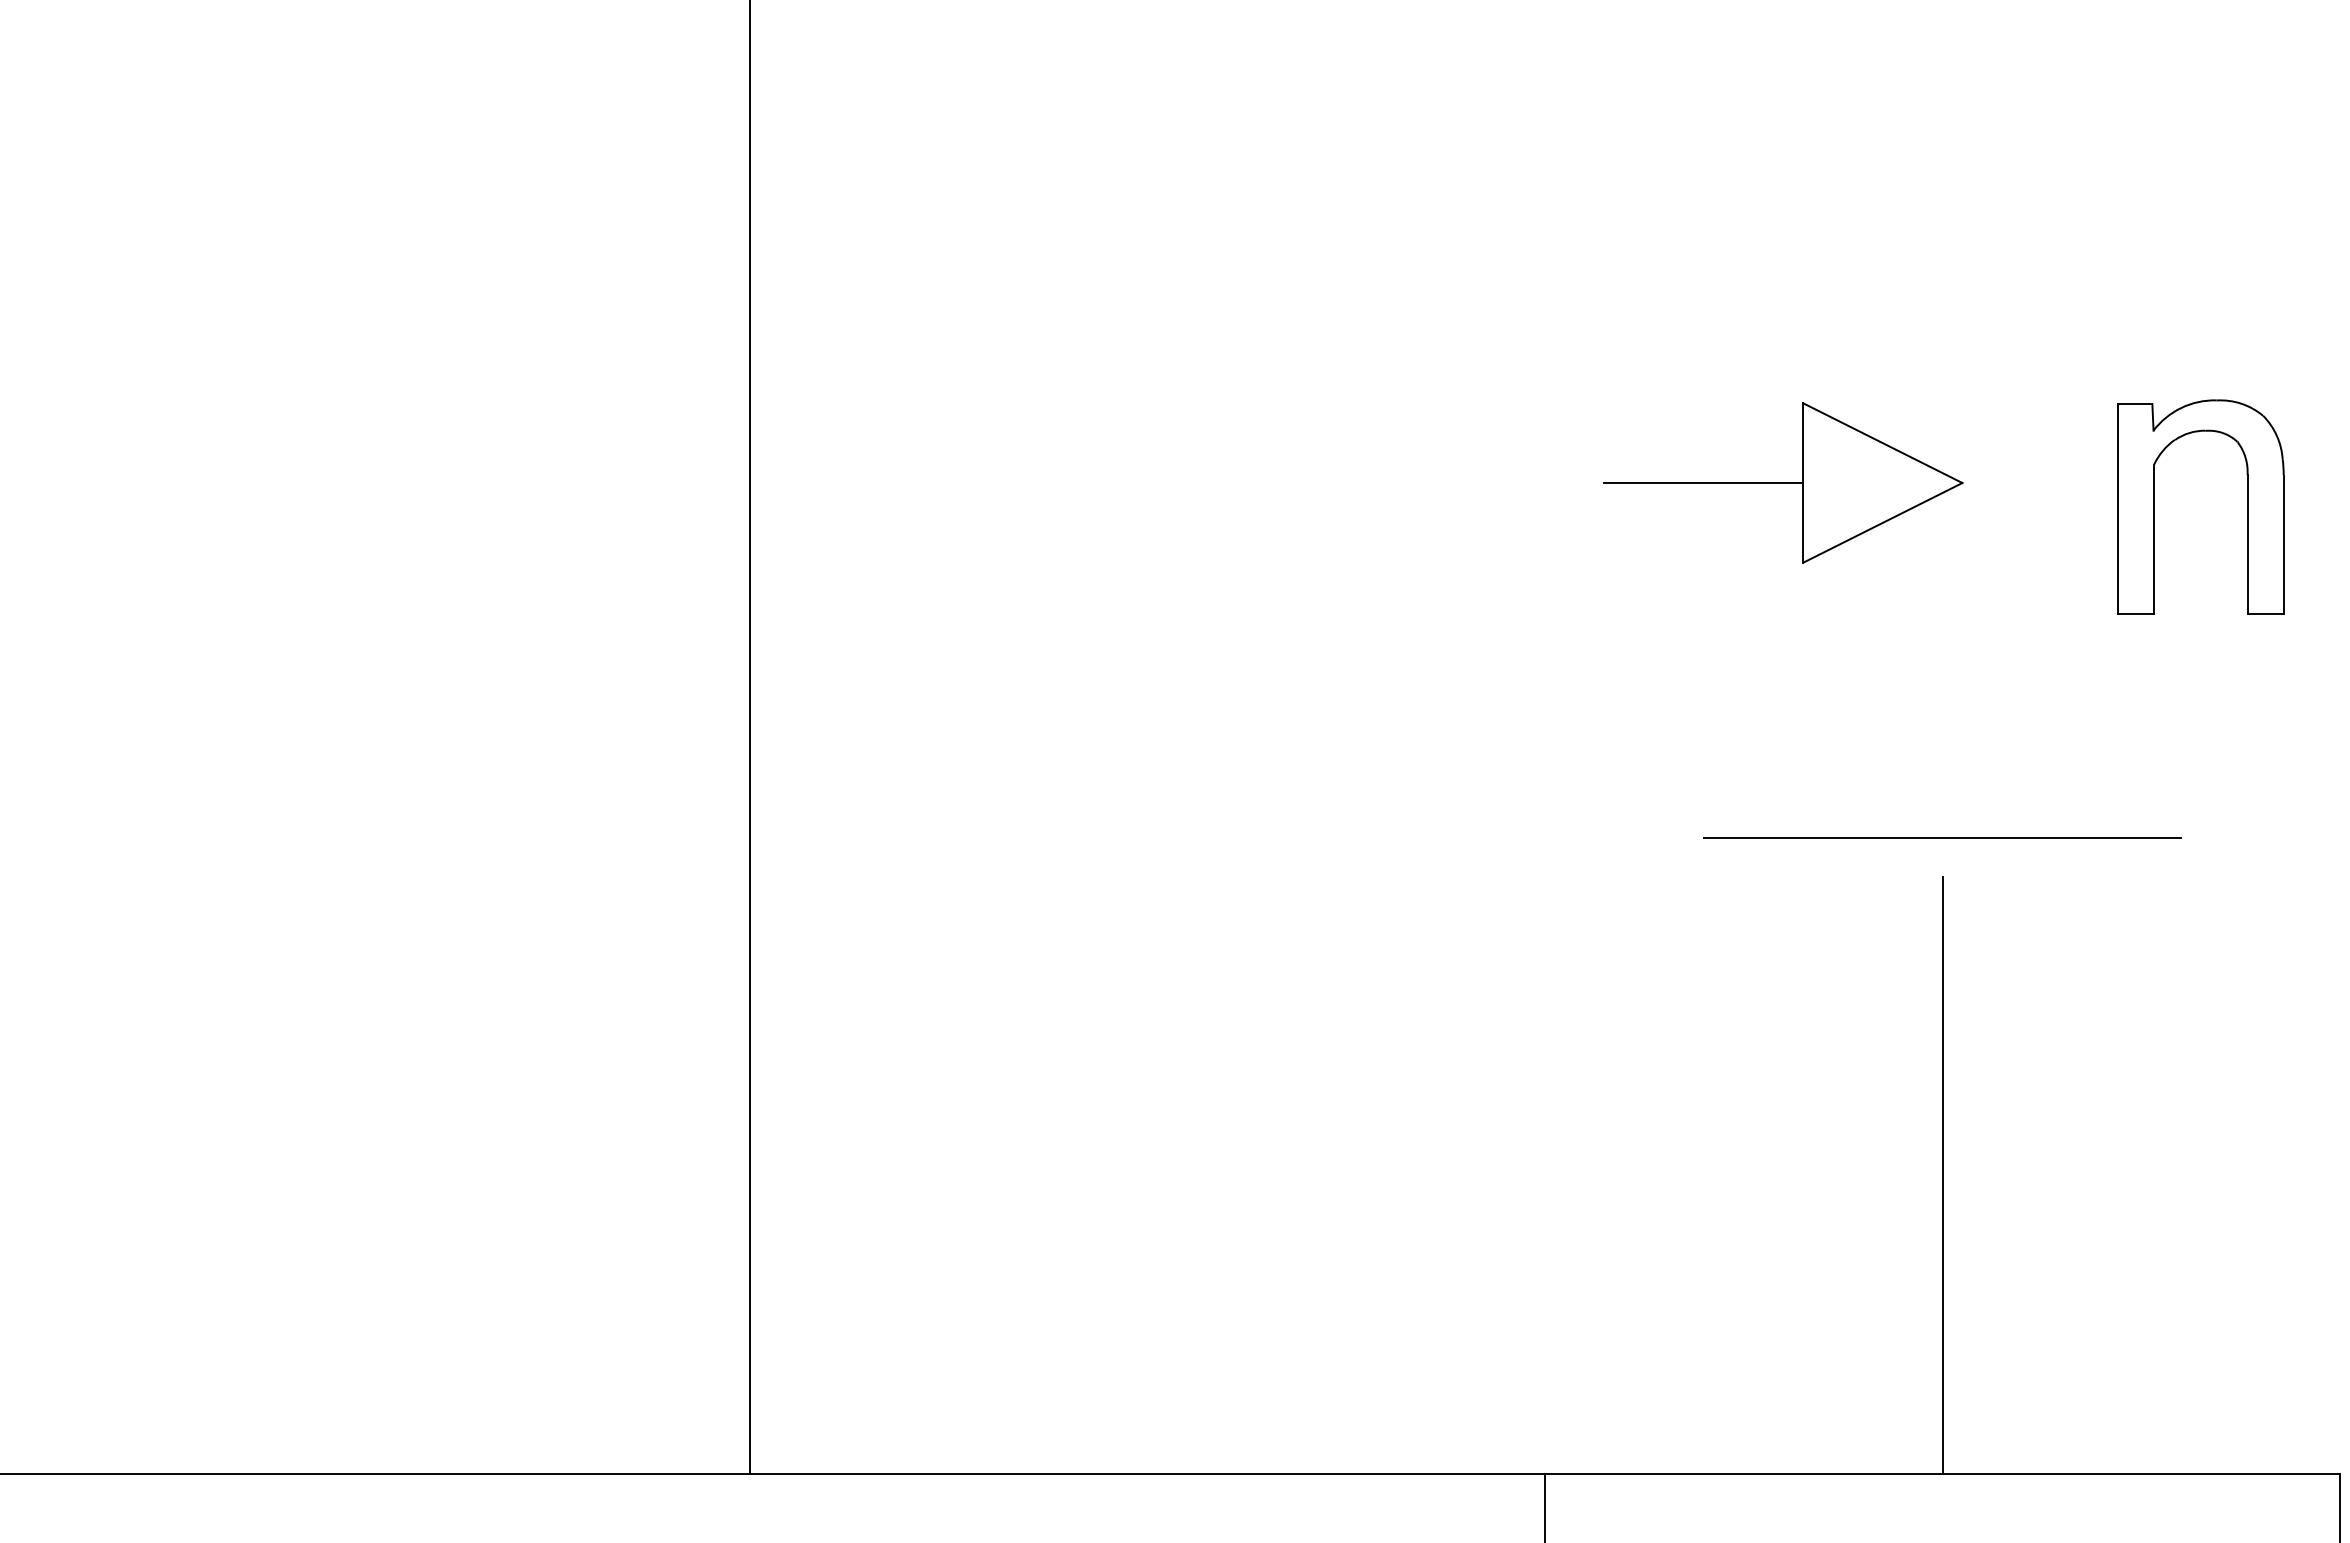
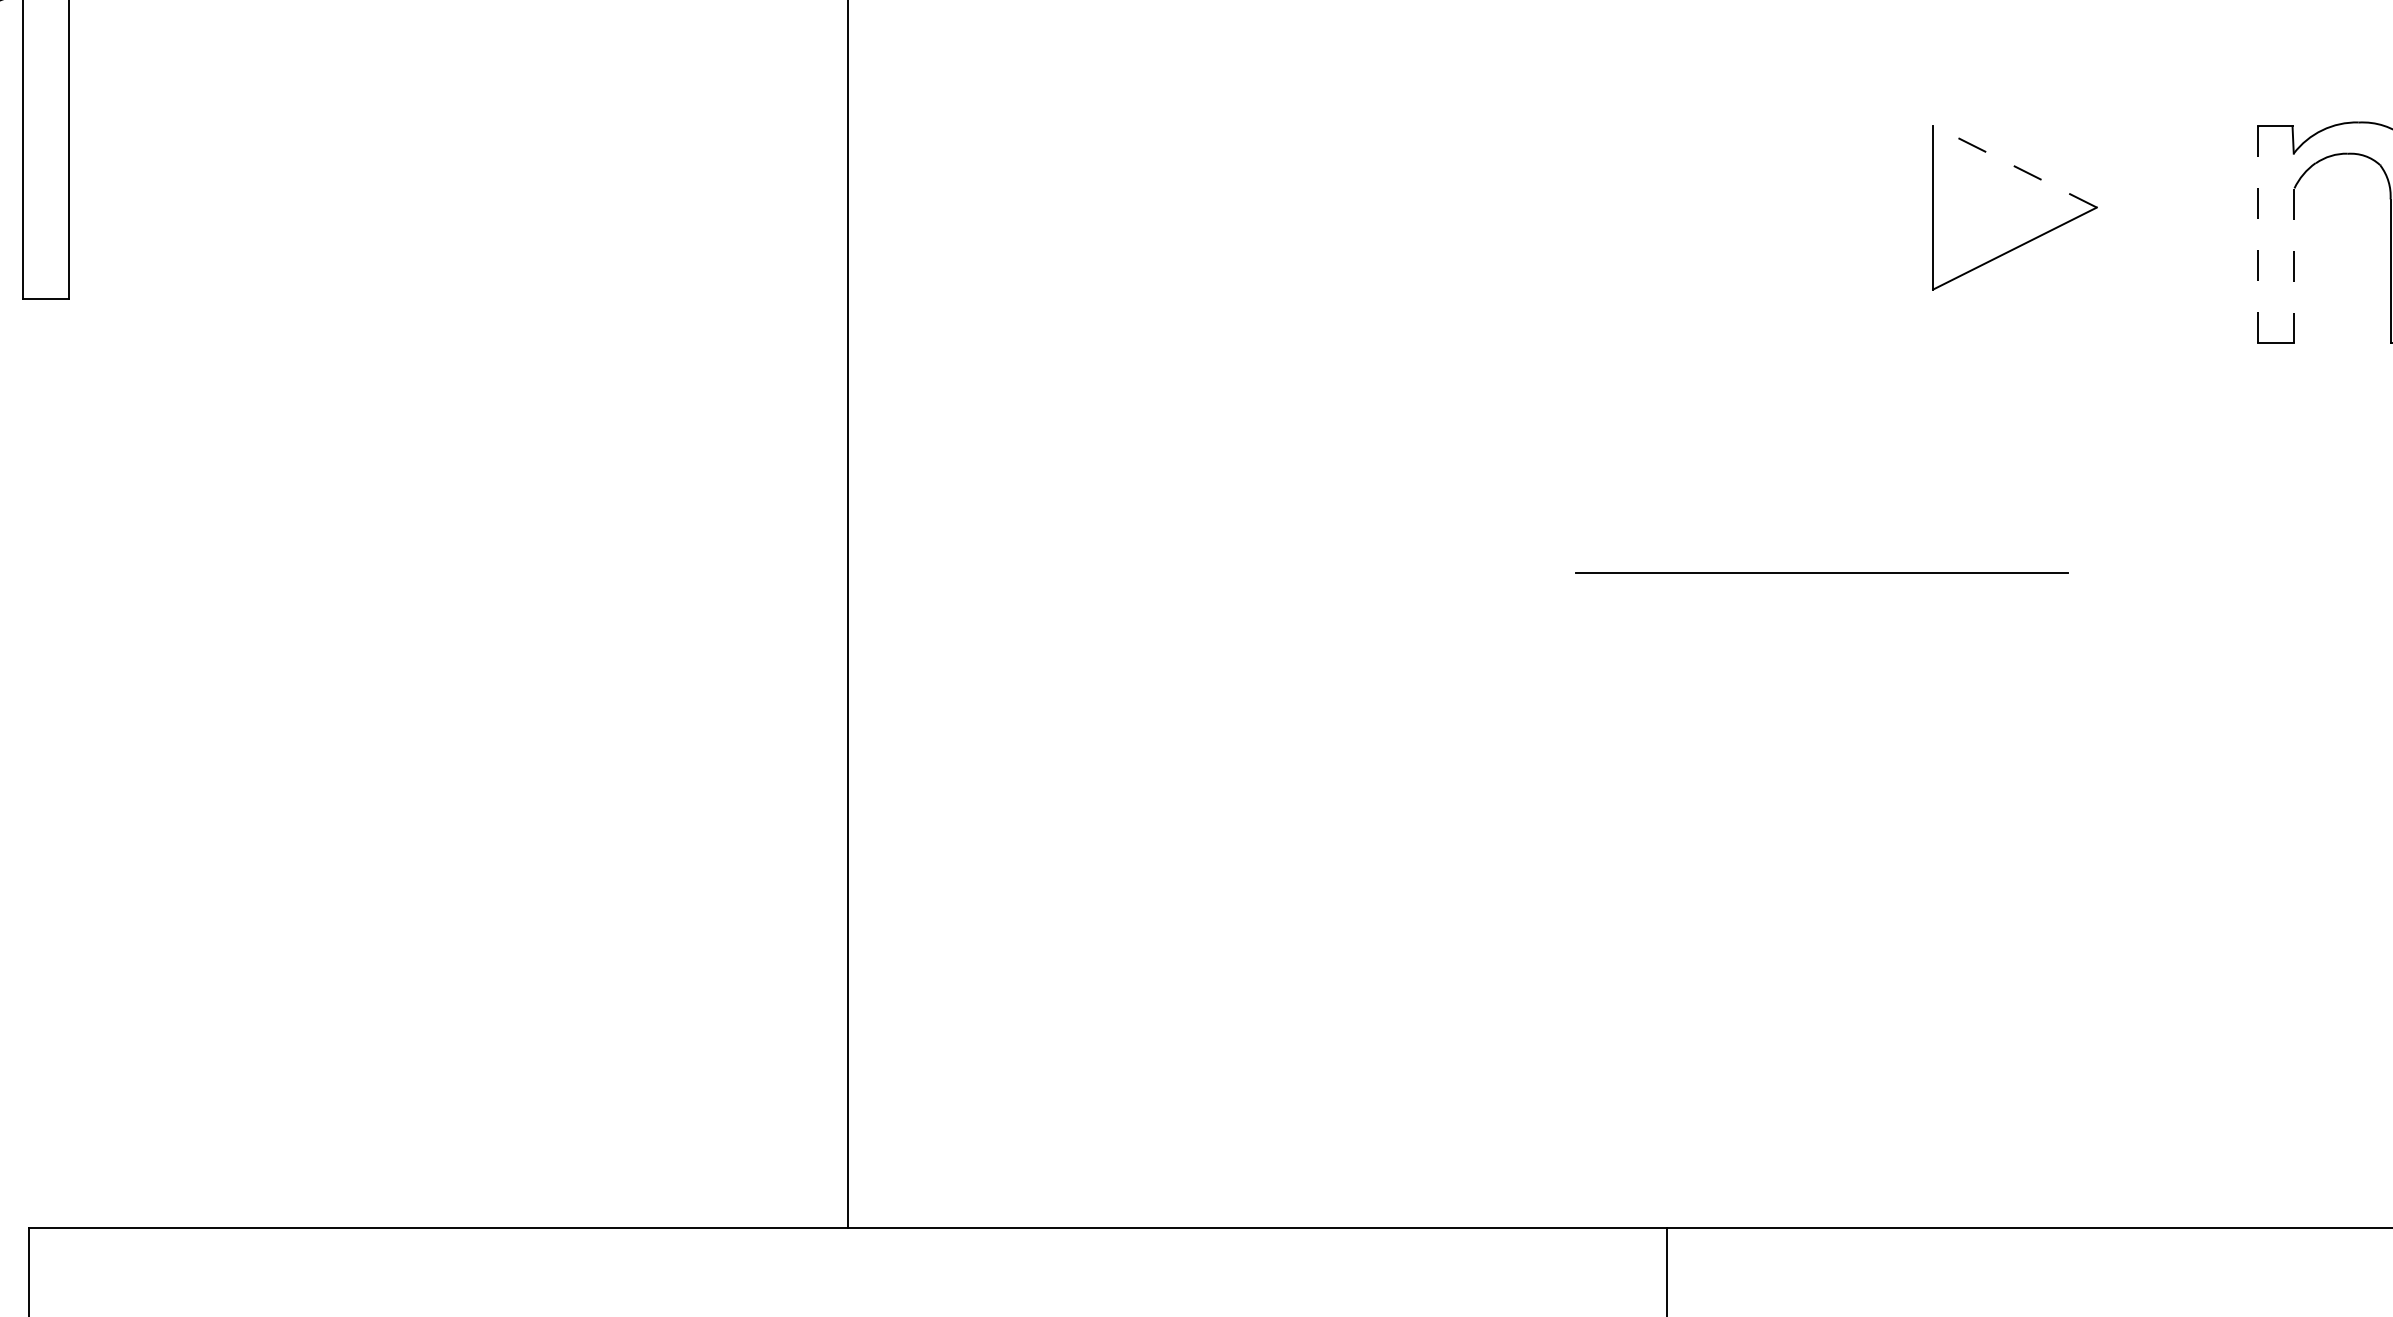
line: (1882, 443) -> (2014, 166), solid -> dashed
line: (1703, 483) -> (1830, 208), removed
line: (2118, 509) -> (2257, 234), solid -> dashed
line: (2154, 539) -> (2294, 265), solid -> dashed
line: (1942, 837) -> (1821, 572), moved
line: (1942, 1175) -> (2076, 920), removed

